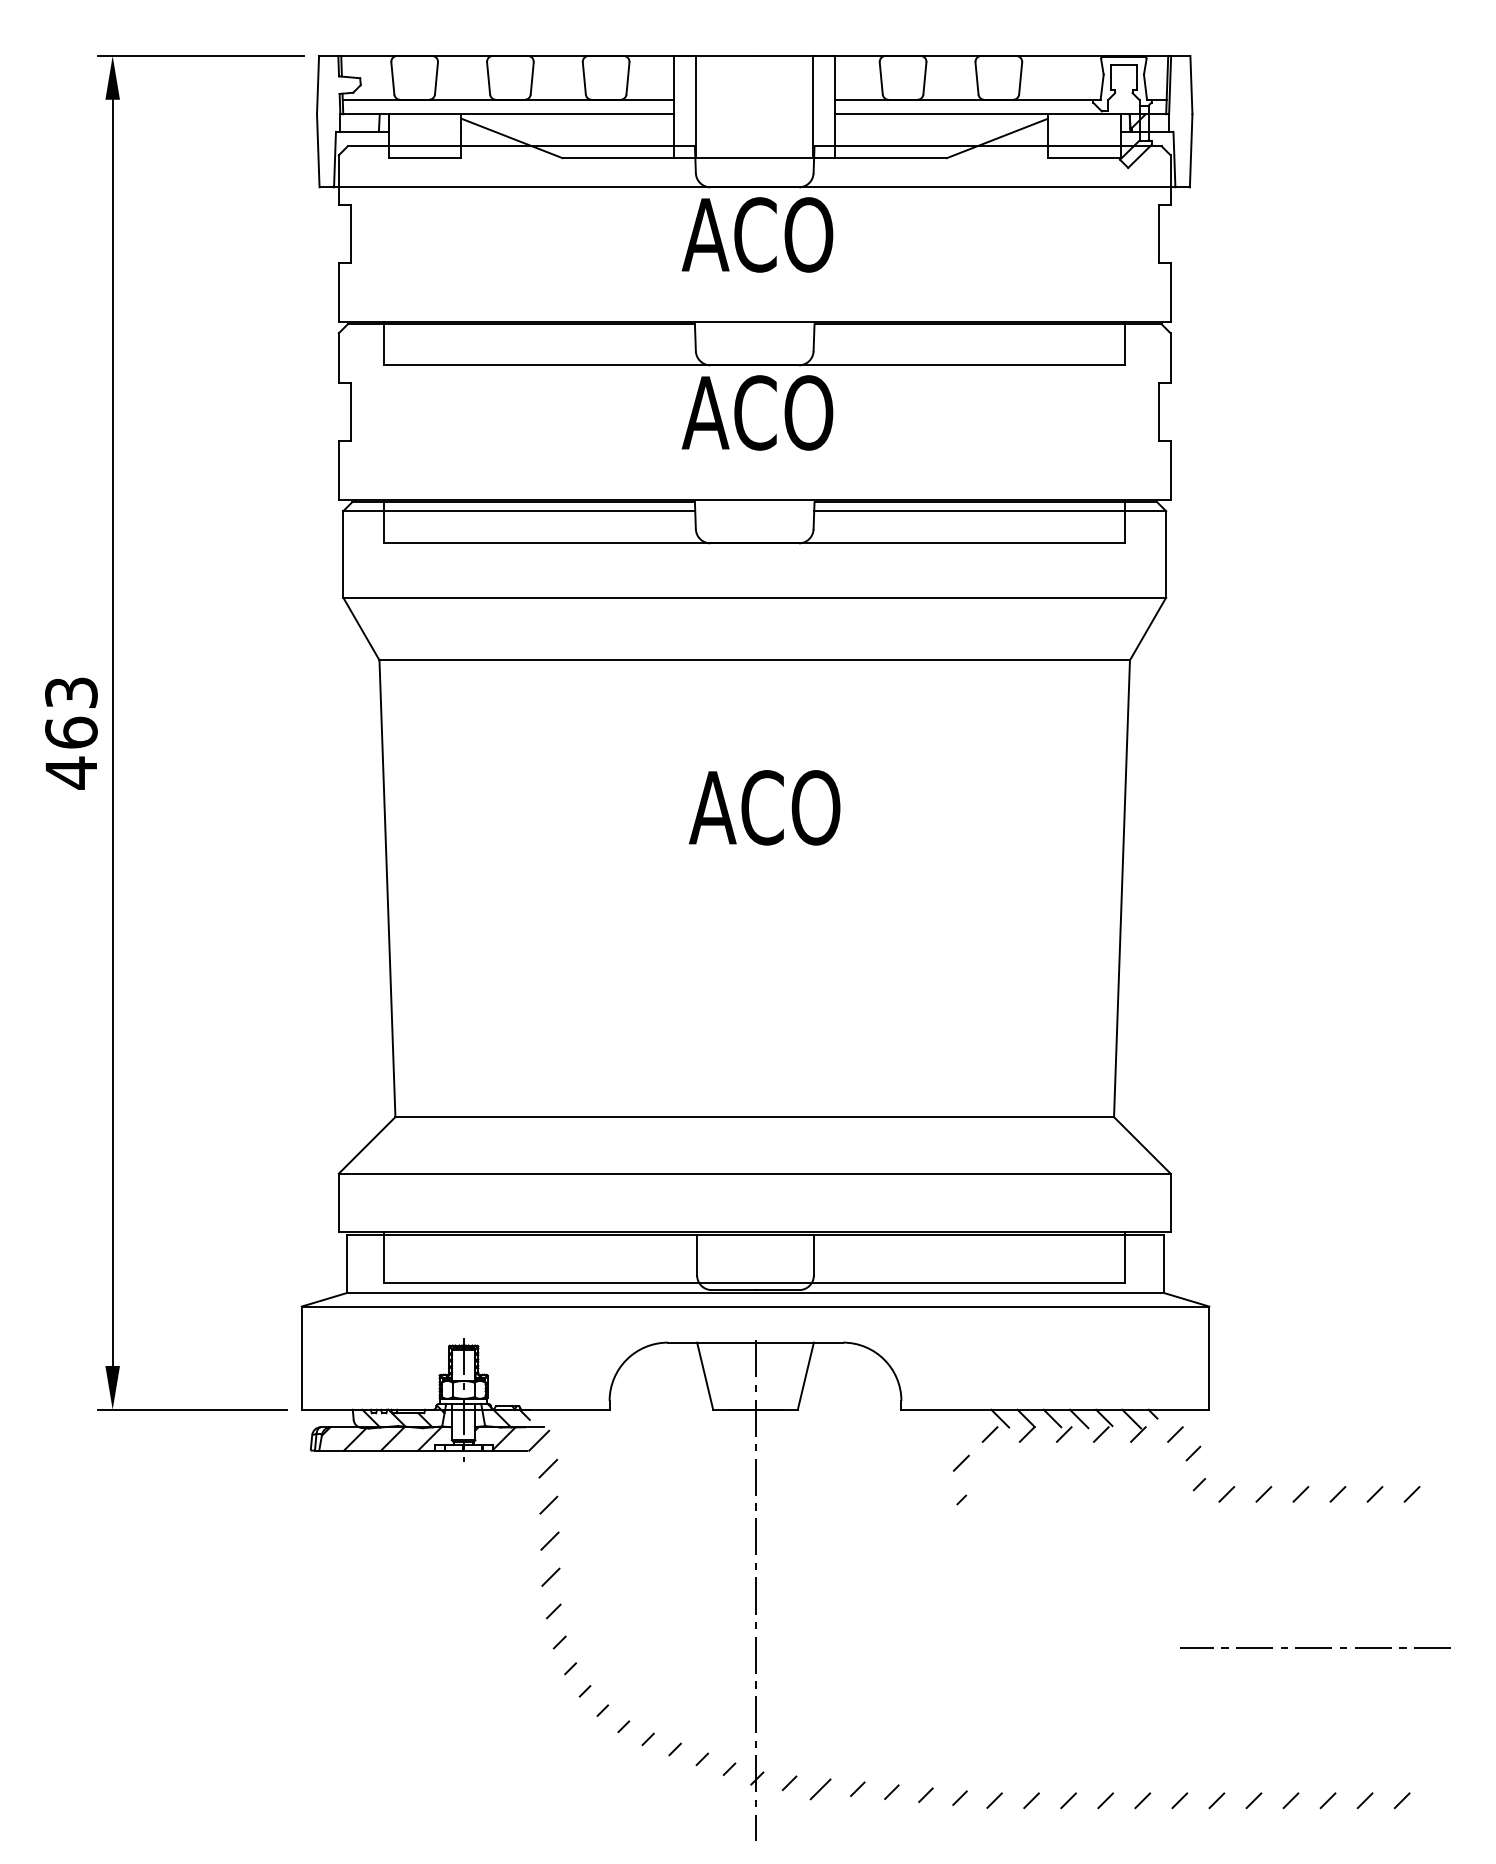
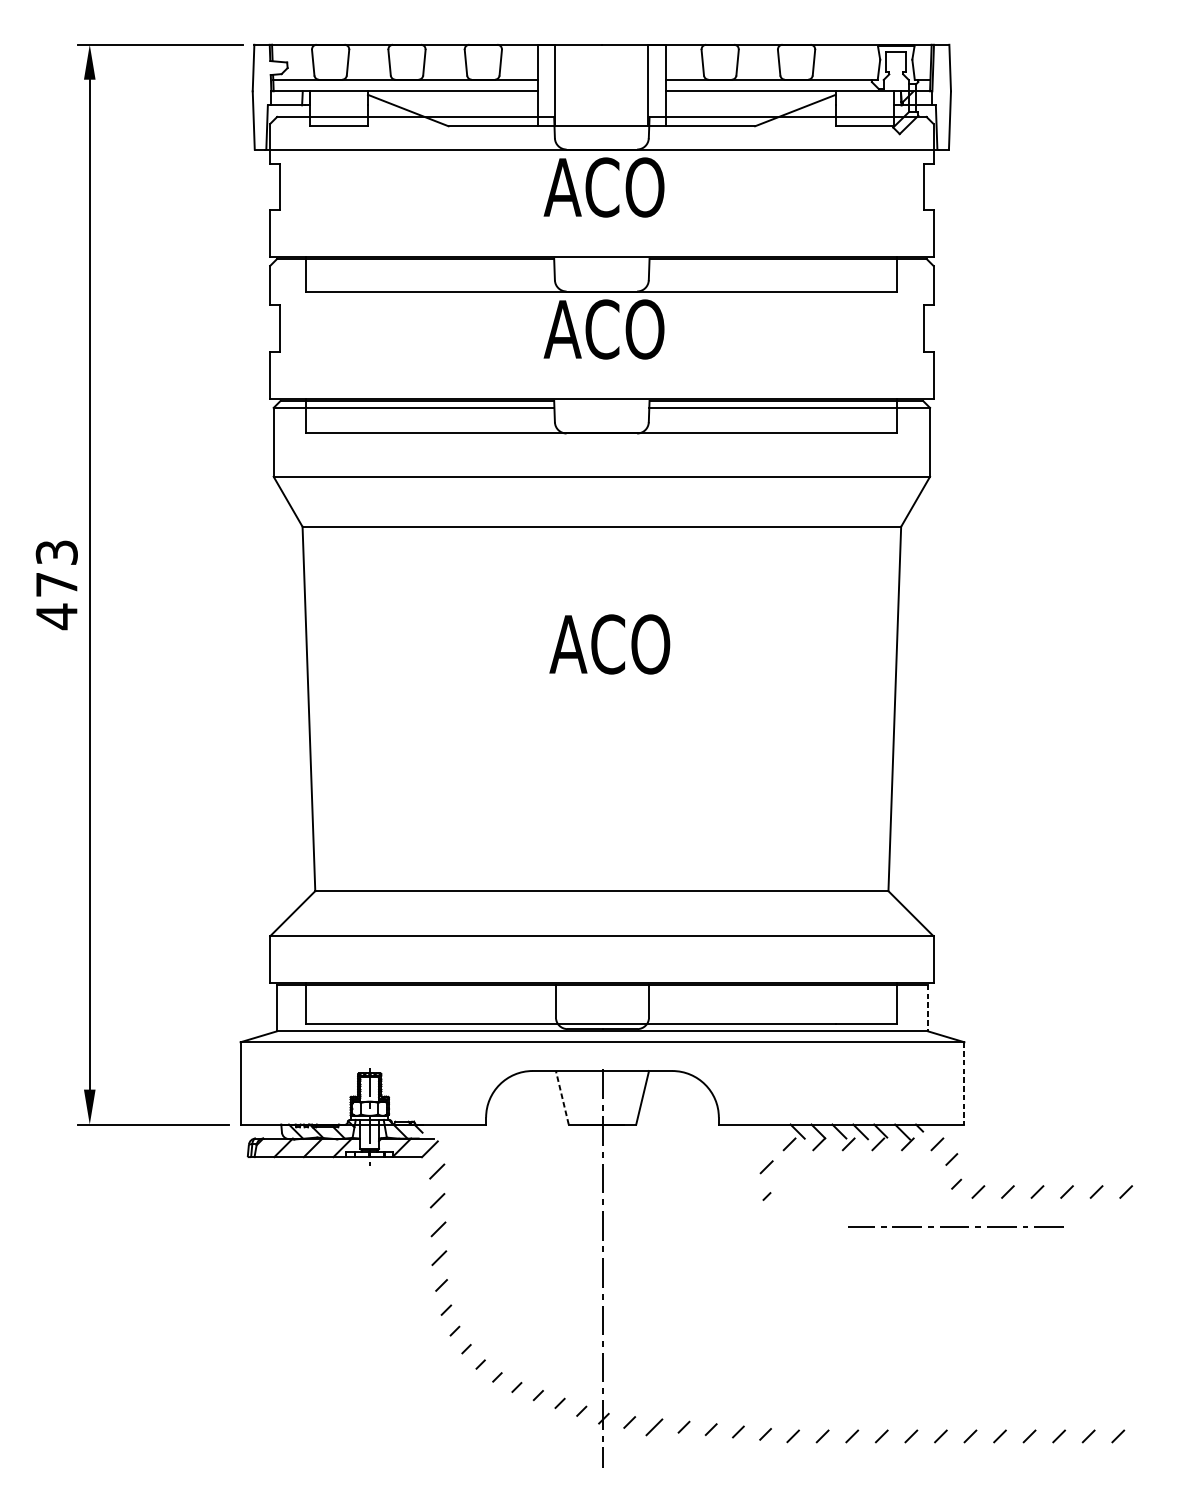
text: (71, 732) -> (56, 584), 463 -> 473
line: (1164, 1264) -> (928, 1008), solid -> dashed
line: (1209, 1358) -> (964, 1083), solid -> dashed
line: (705, 1376) -> (562, 1098), solid -> dashed
line: (1315, 1647) -> (955, 1226), moved

